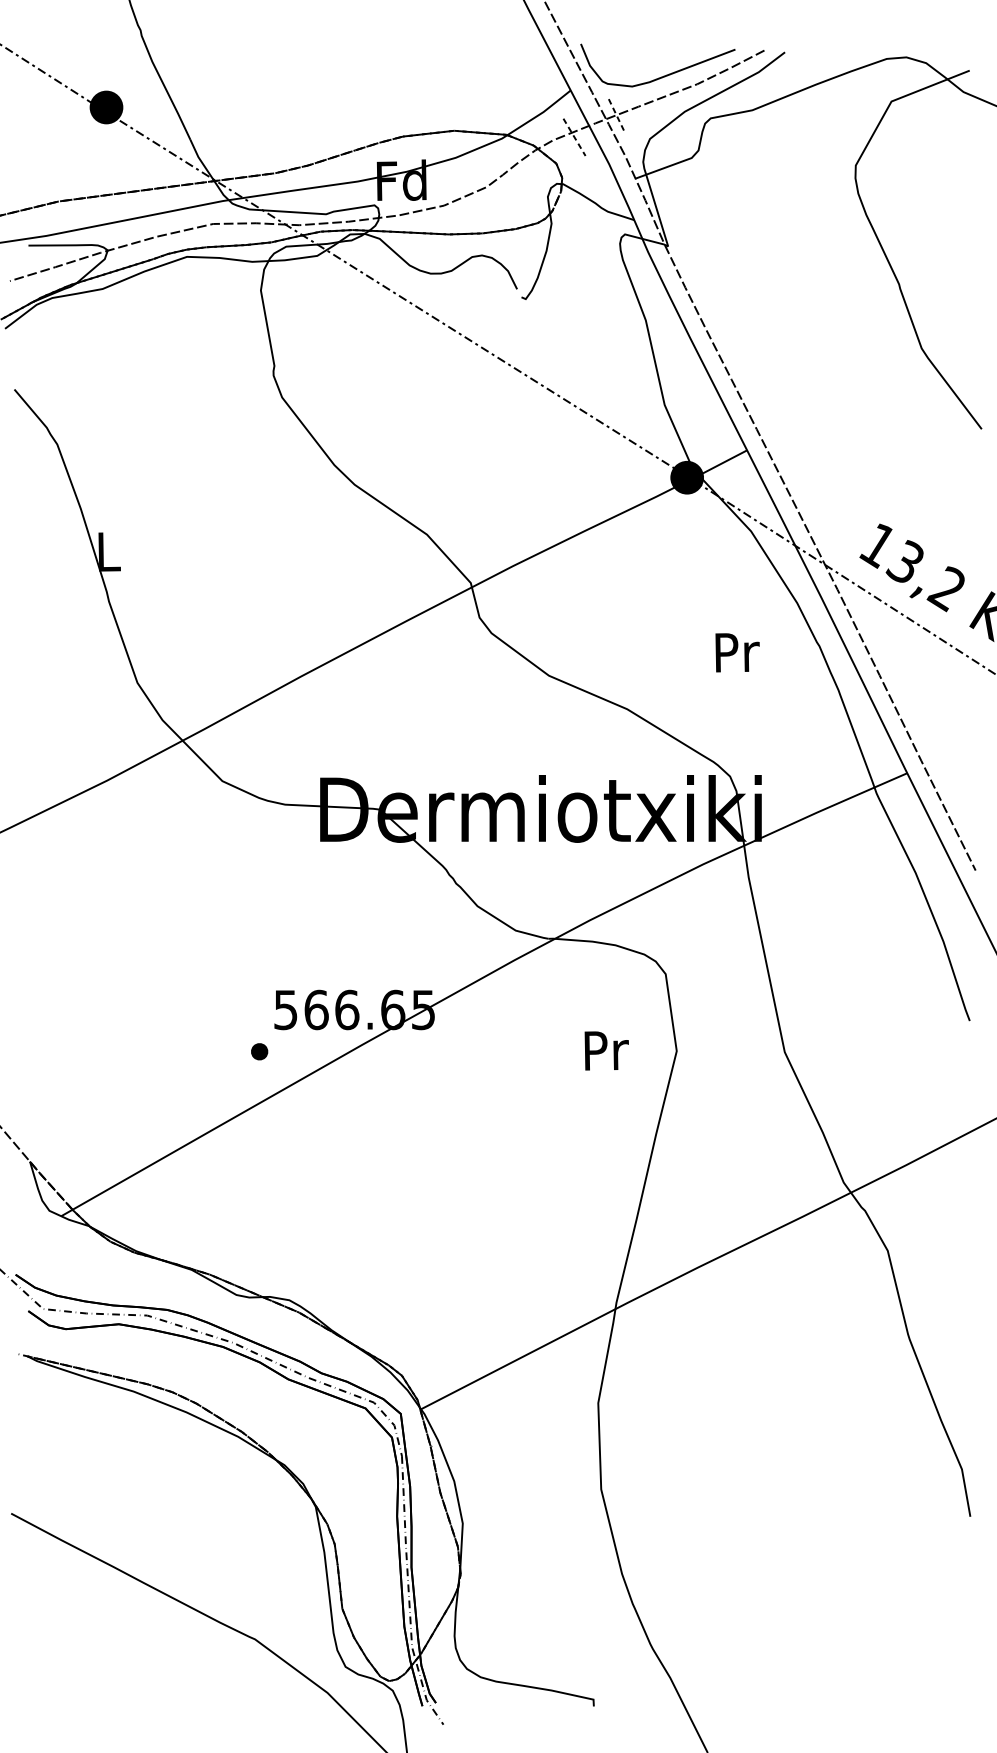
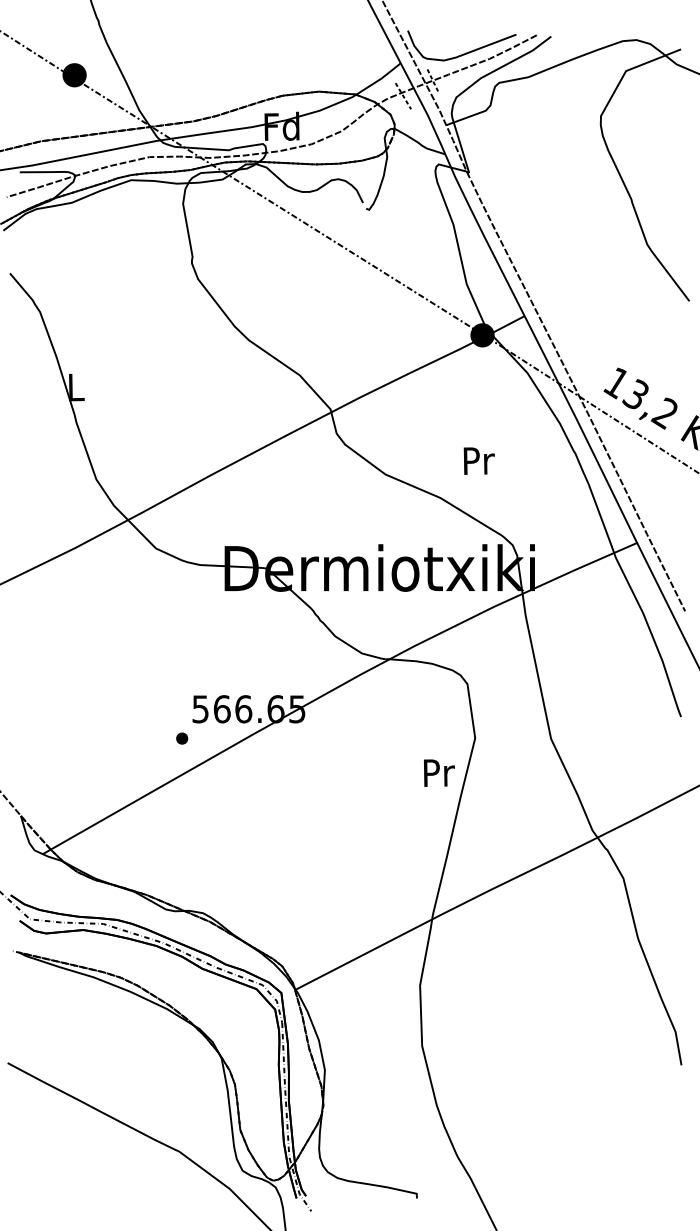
text: (737, 652) -> (479, 460), moved
text: (606, 1050) -> (439, 772), moved

